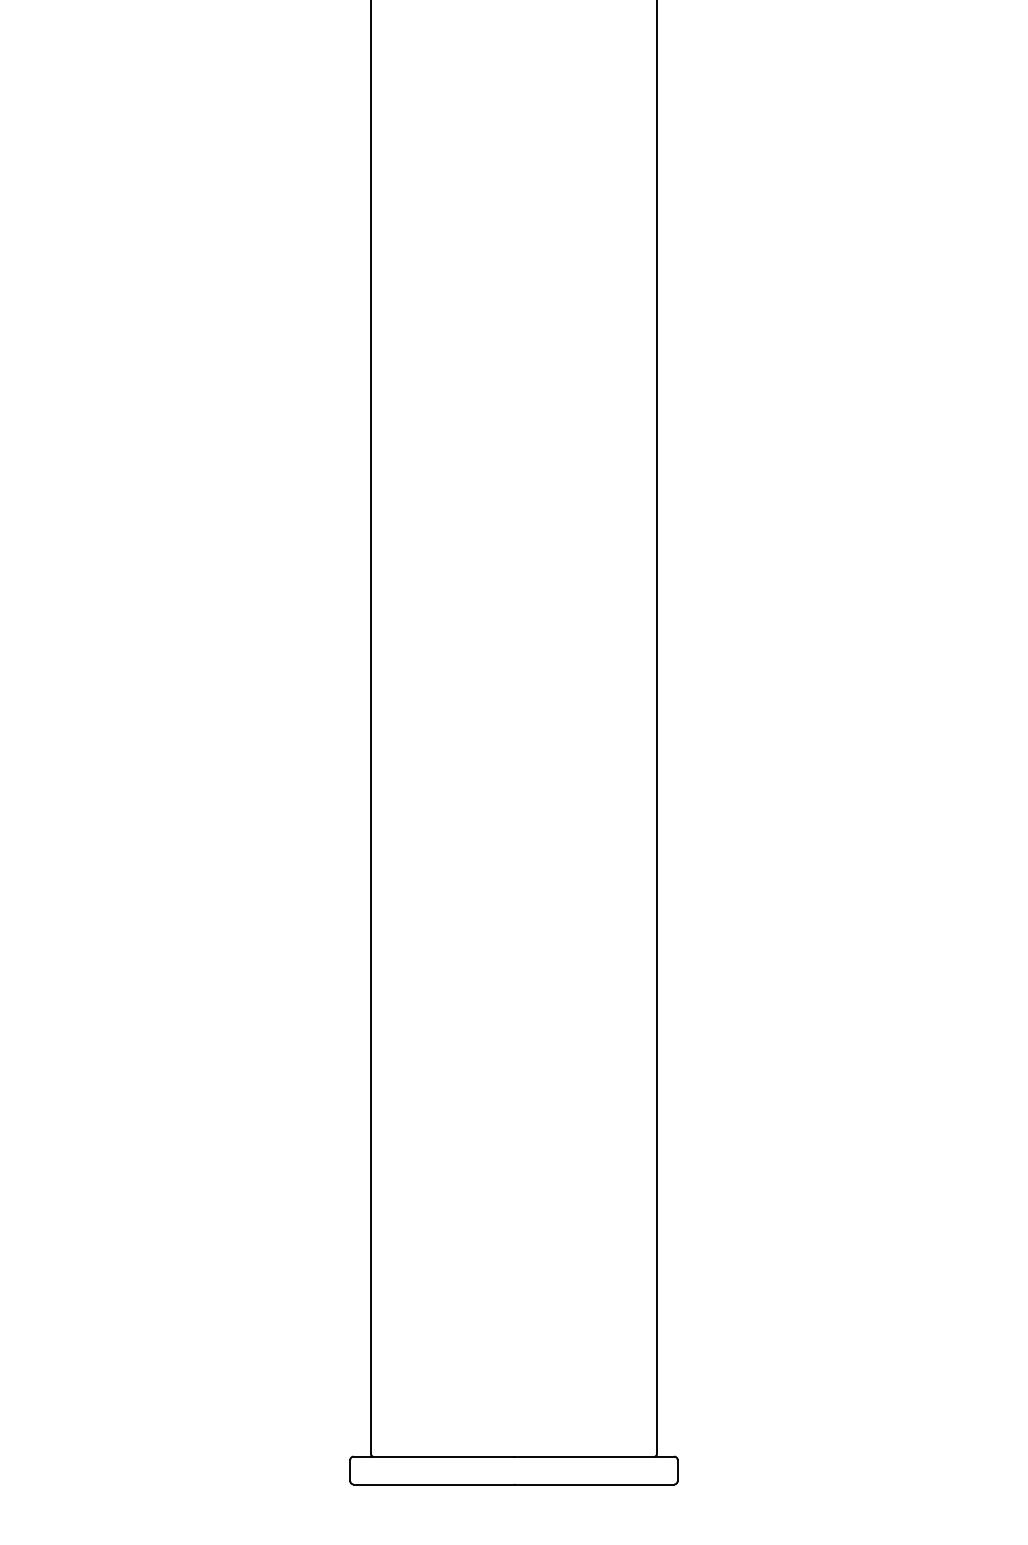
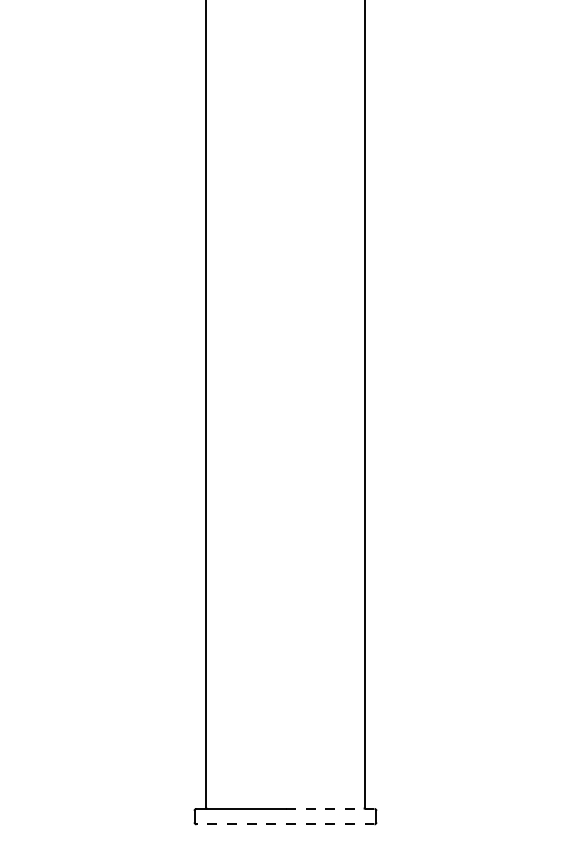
line: (593, 1455) -> (329, 808), solid -> dashed
line: (512, 1484) -> (284, 824), solid -> dashed

